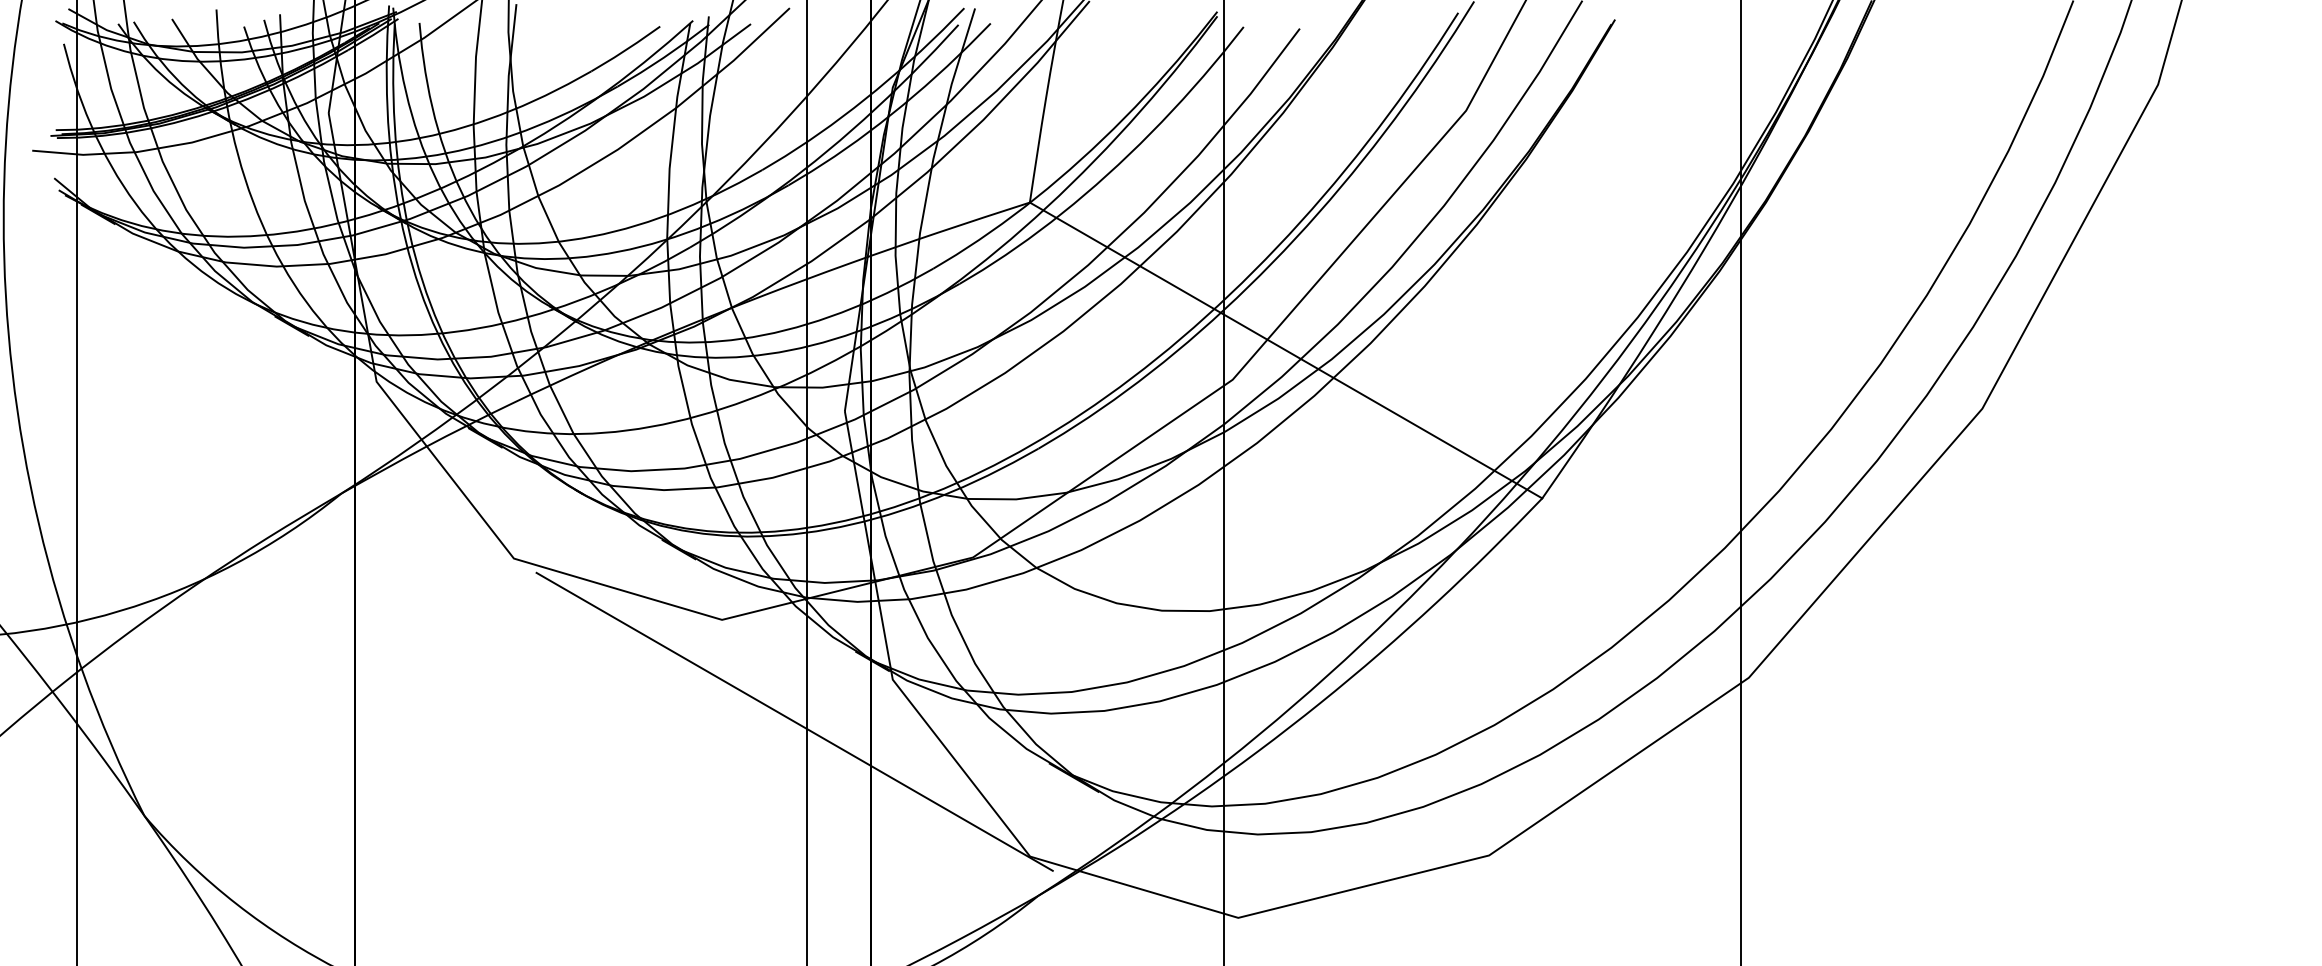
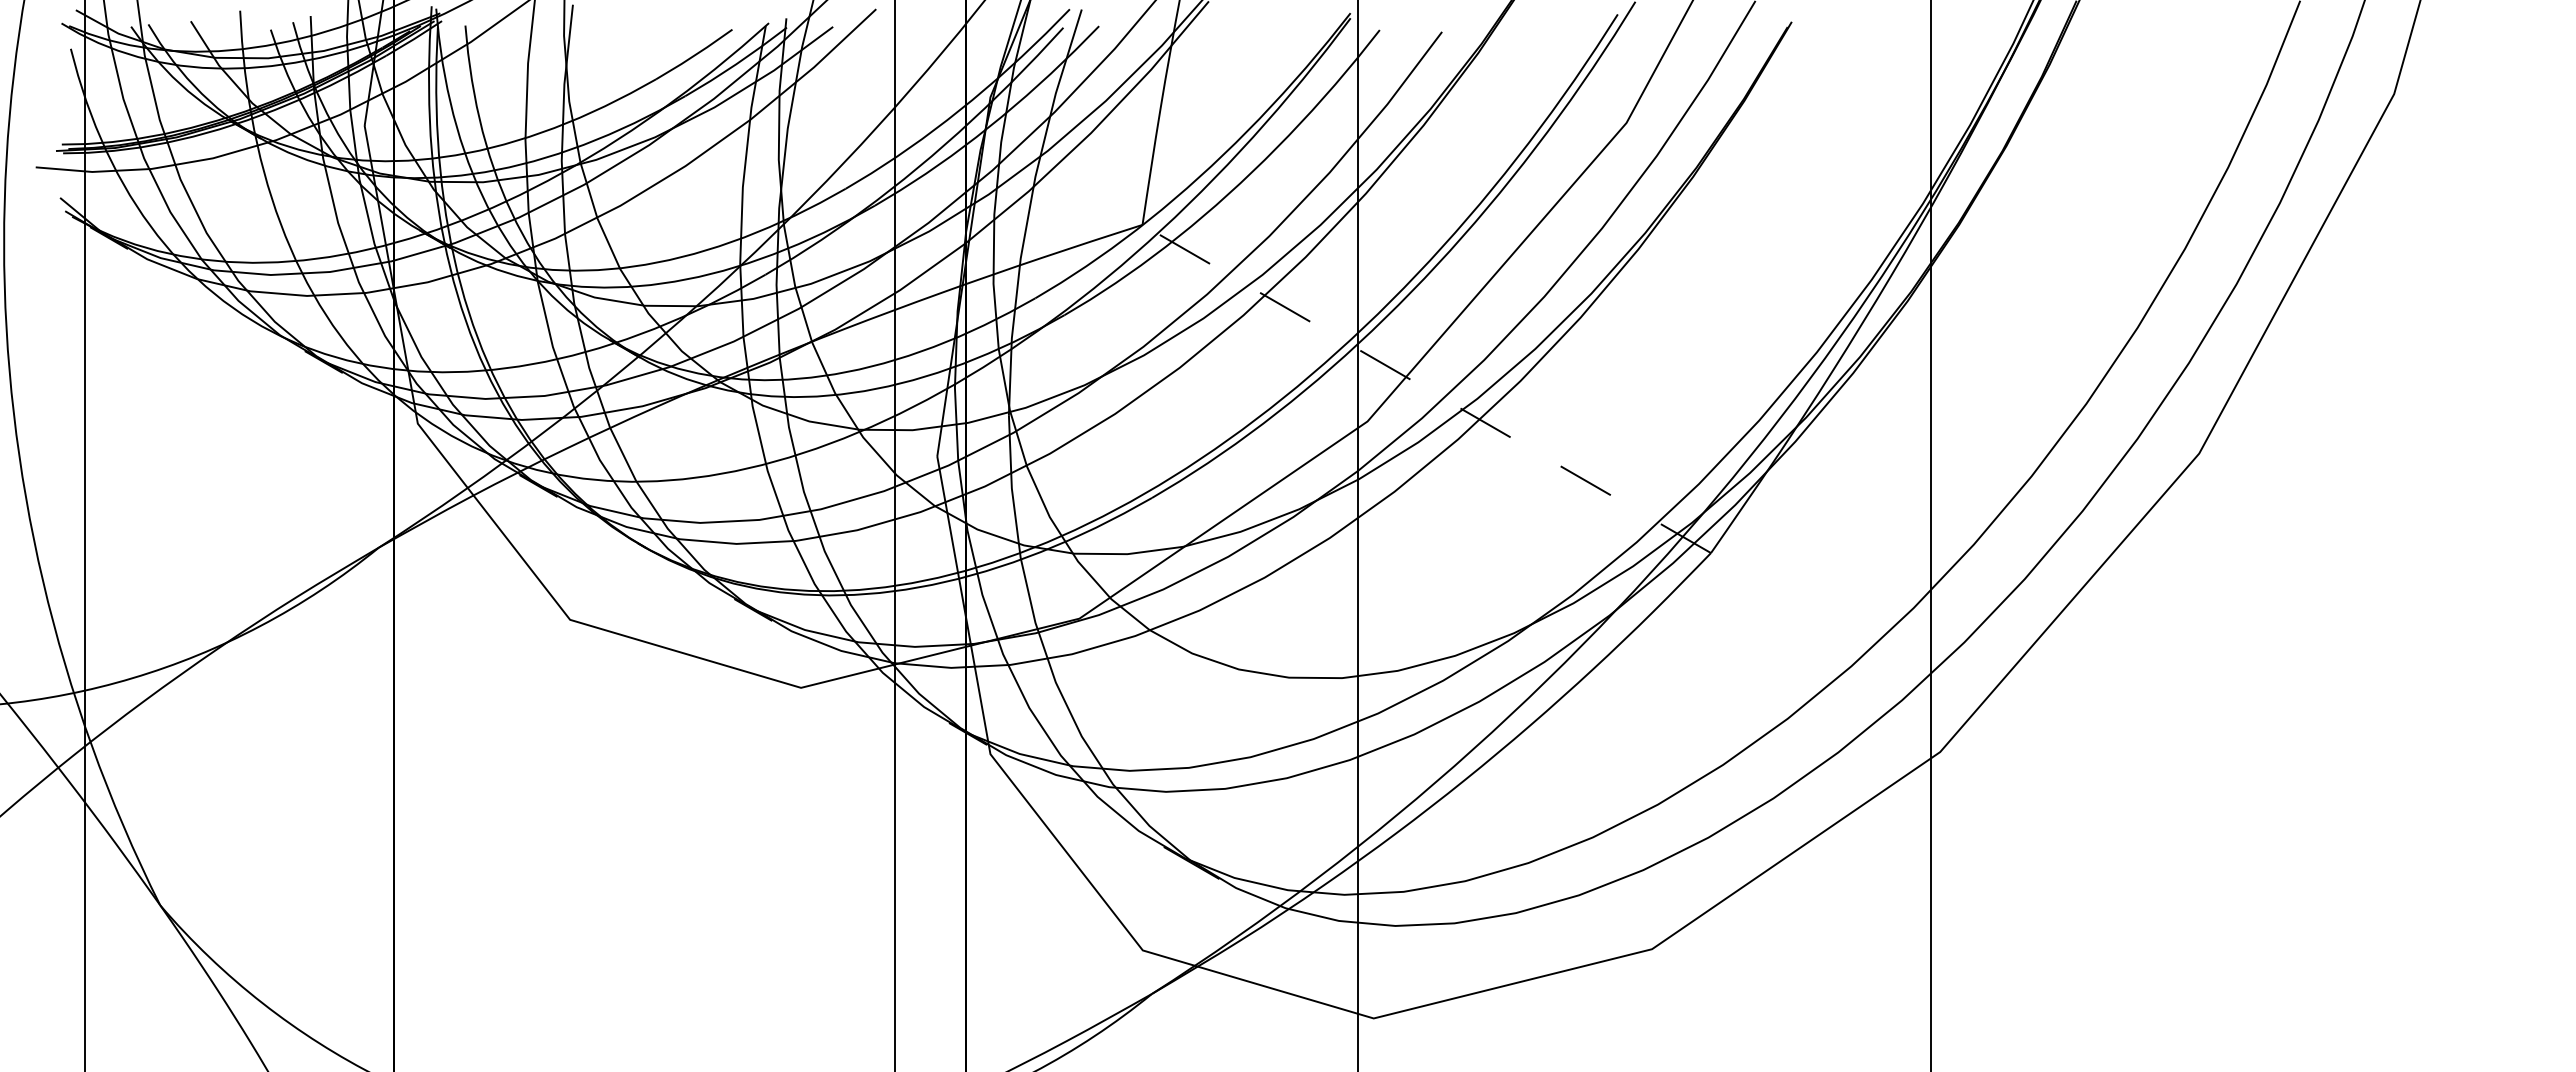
line: (1285, 350) -> (1426, 388), solid -> dashed
line: (794, 721) -> (881, 800), removed

